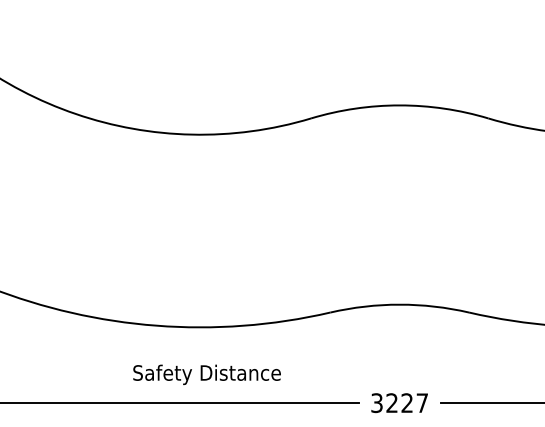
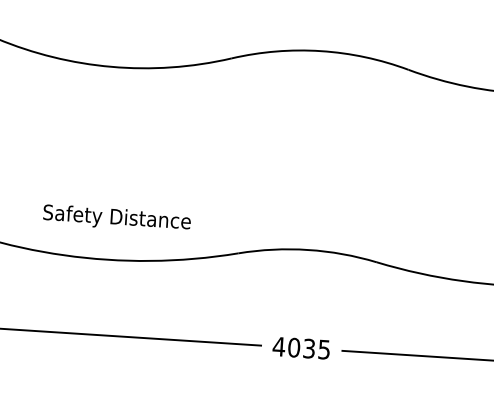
text: (206, 374) -> (116, 218), moved
text: (398, 403) -> (300, 348), 3227 -> 4035

